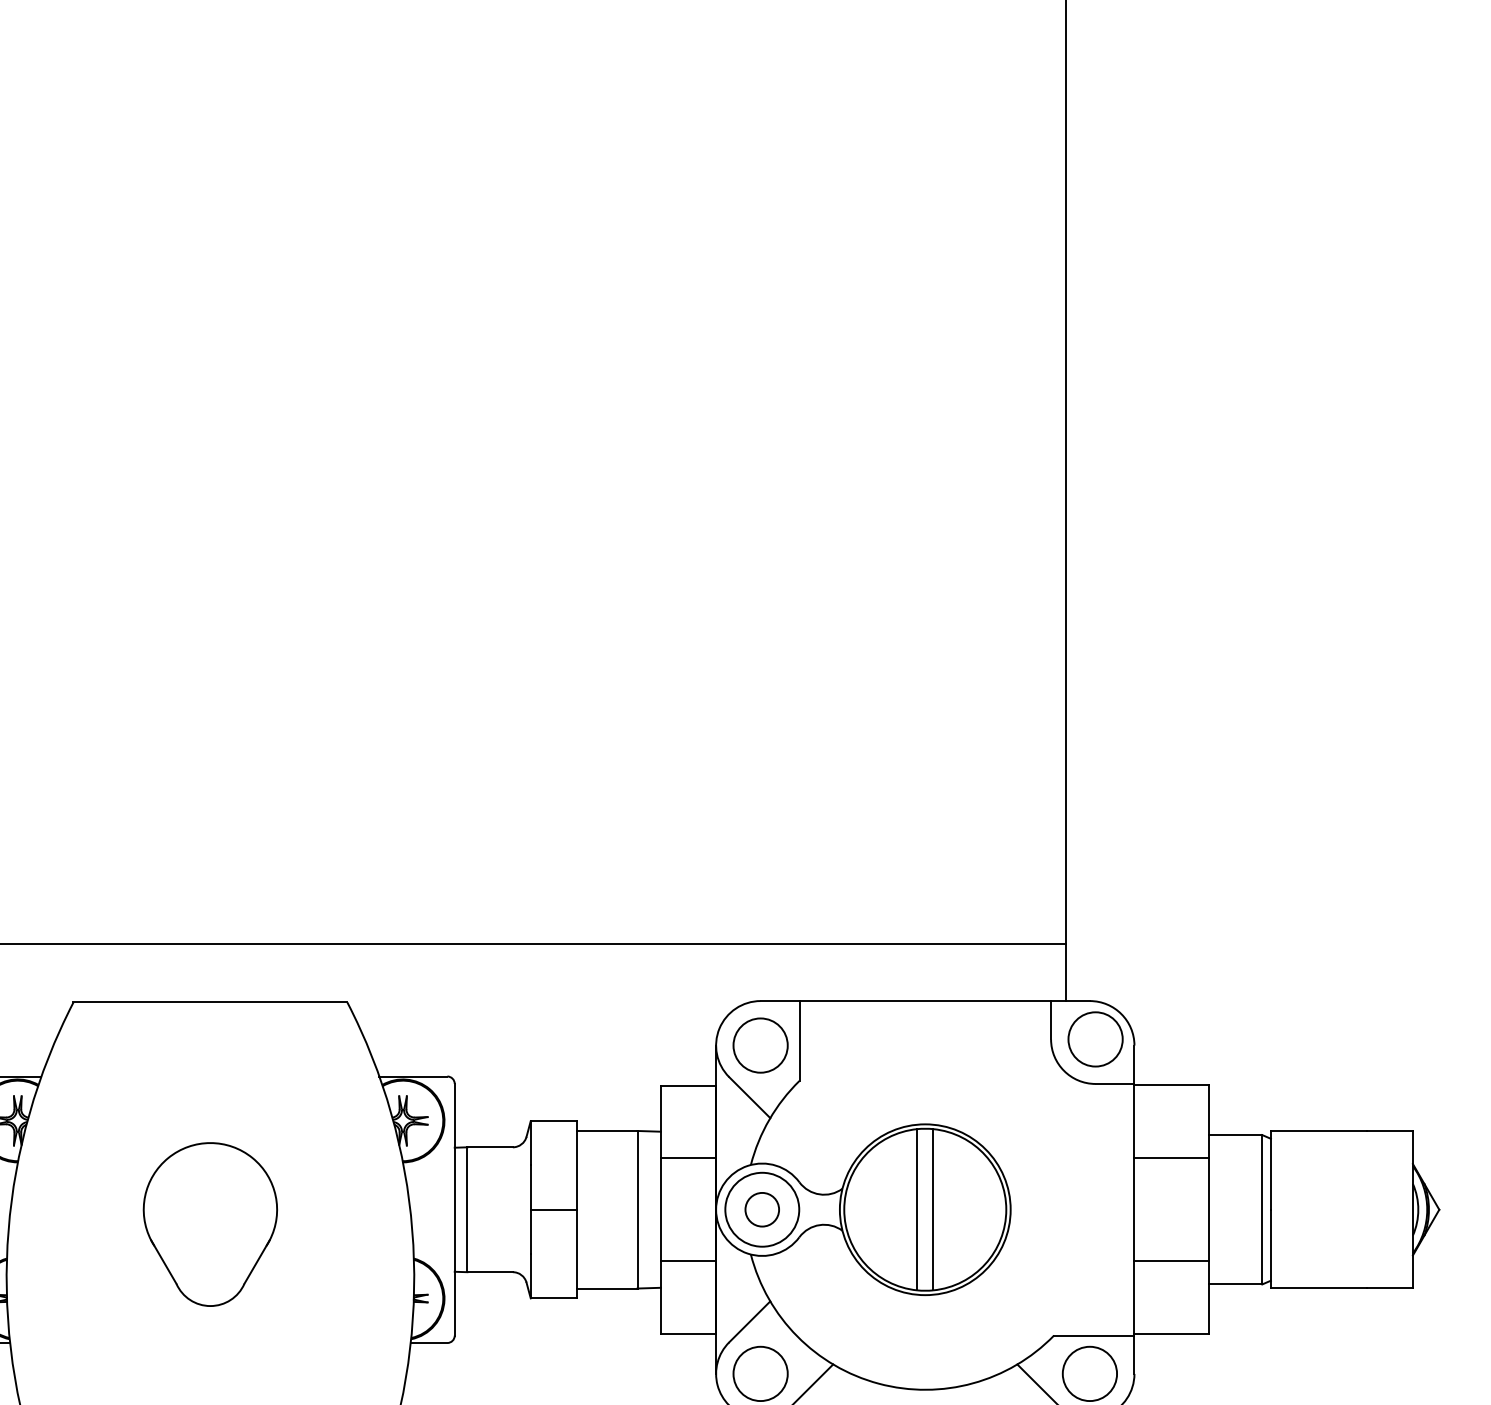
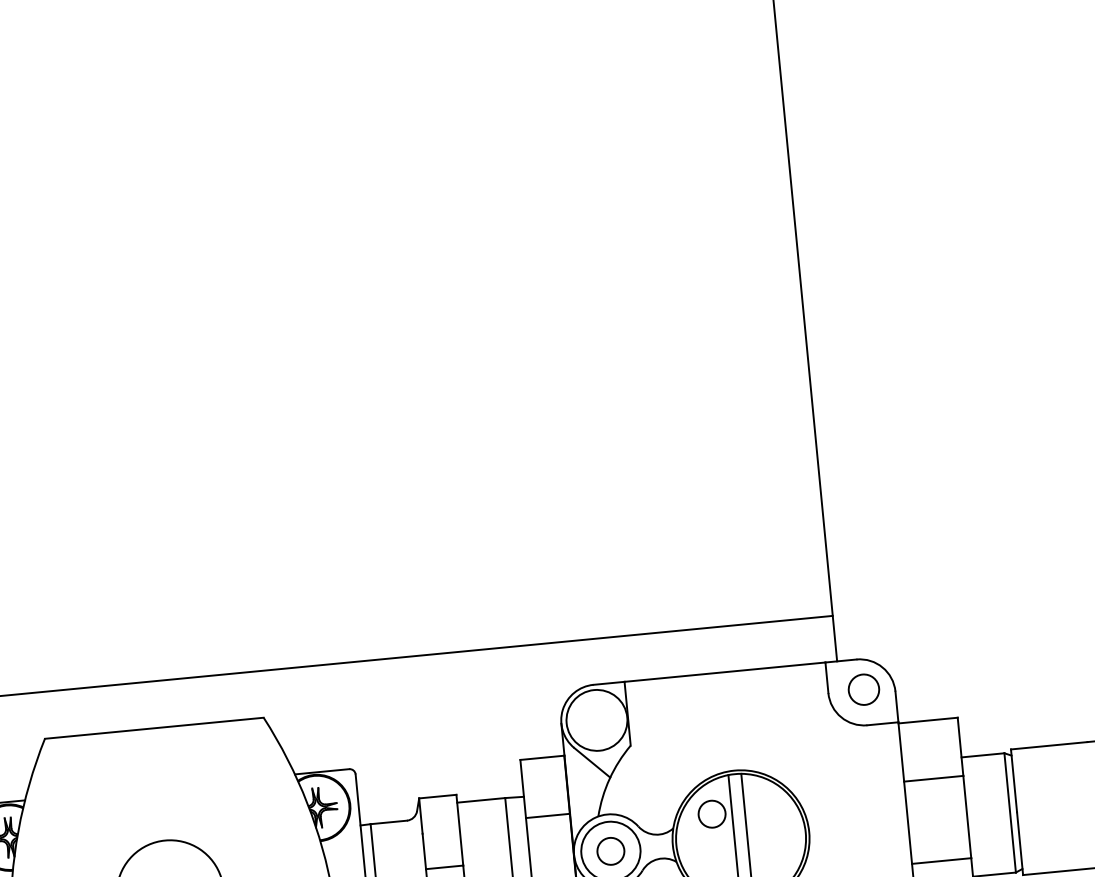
circle: (1095, 1039) -> (863, 689), size x0.7
circle: (760, 1045) -> (596, 720), size x1.4
circle: (891, 1175) -> (711, 814), added

